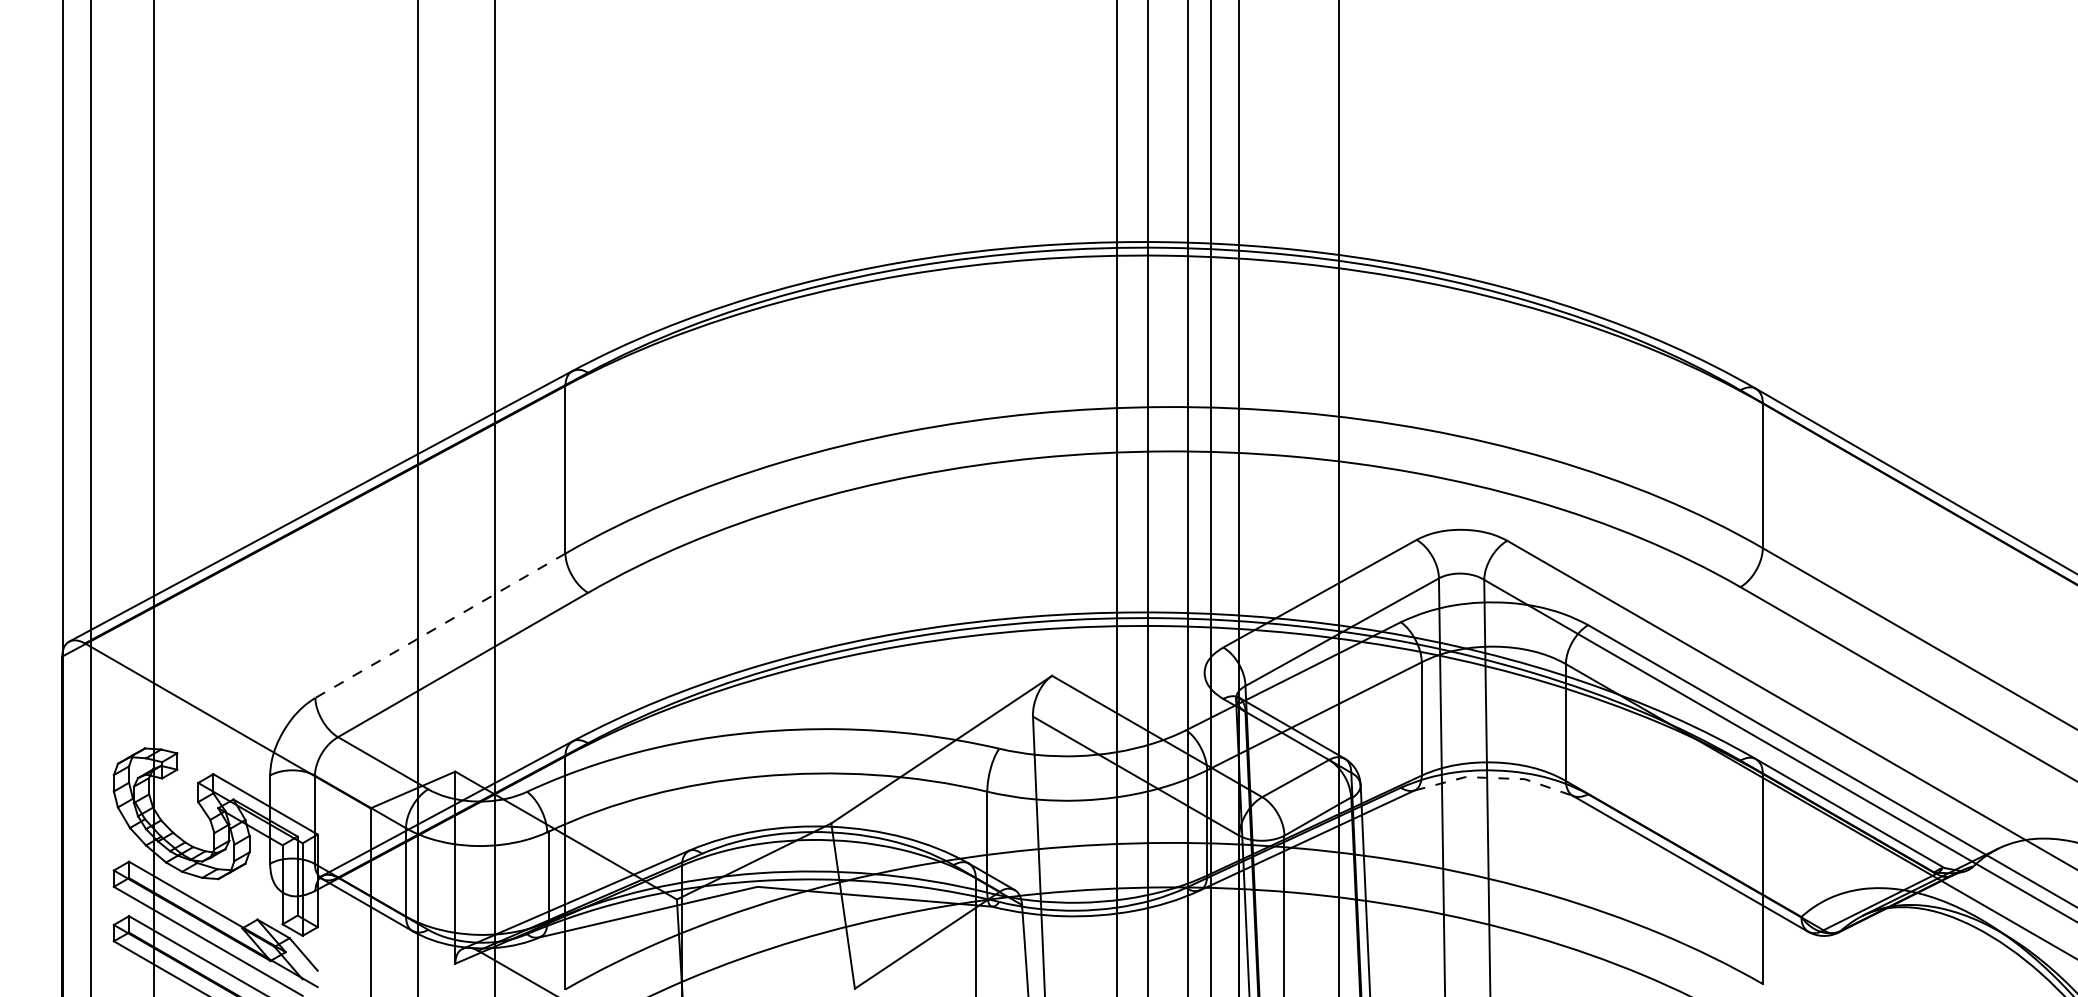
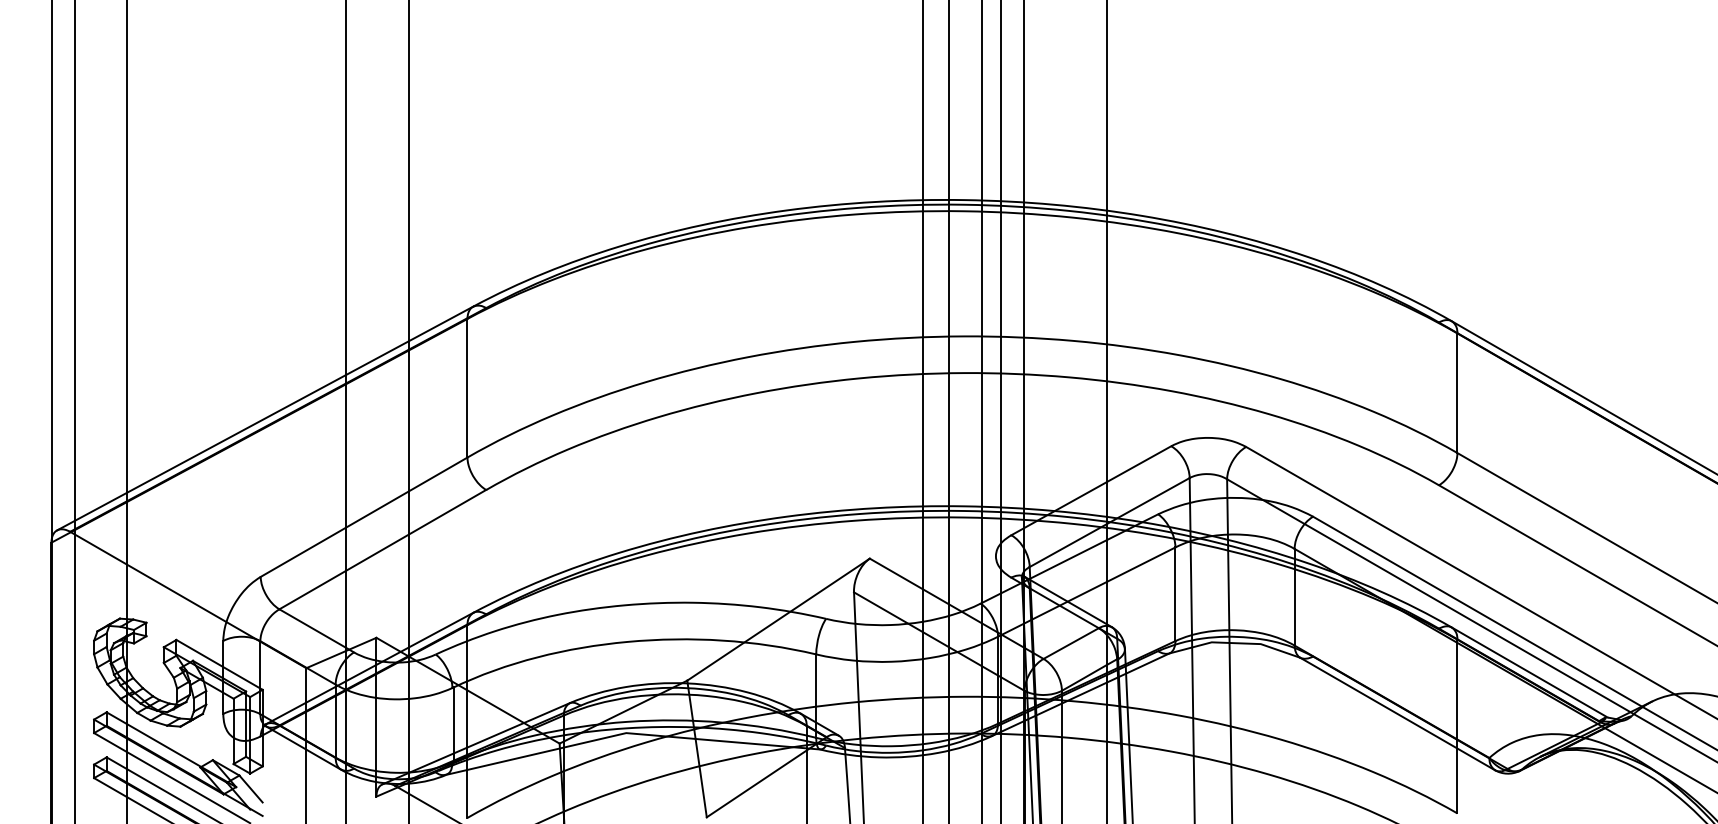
line: (439, 626) -> (363, 517), dashed -> solid
line: (1494, 778) -> (1235, 643), dashed -> solid

